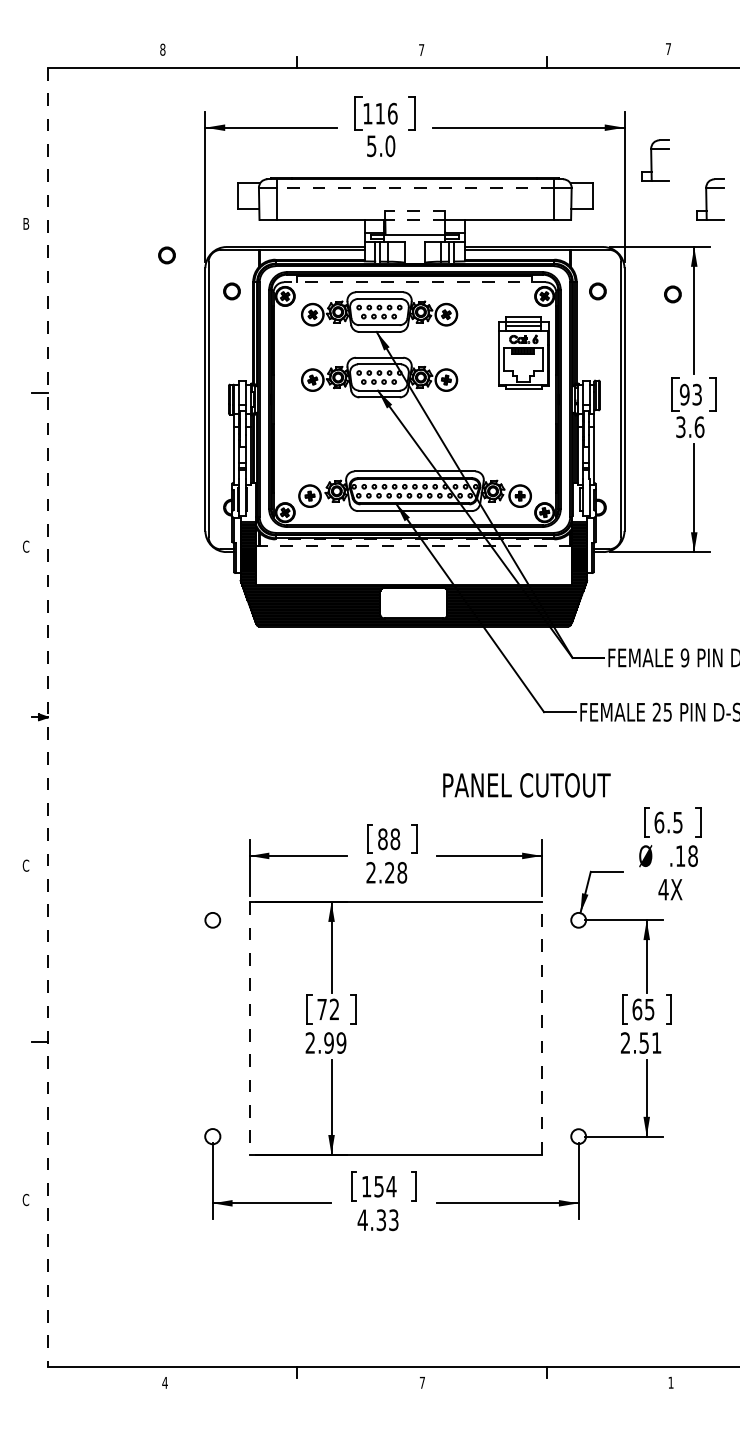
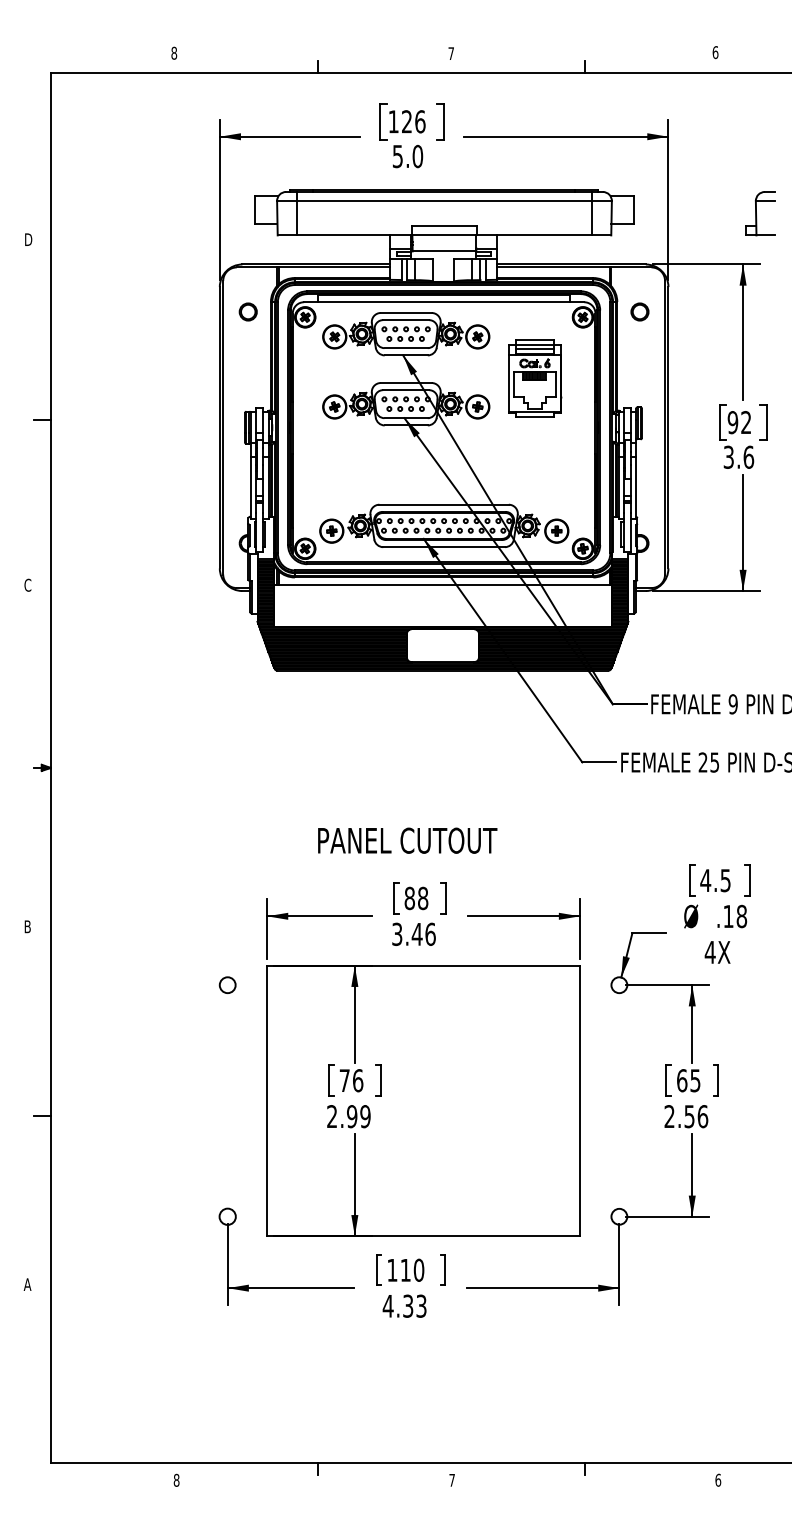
text: (668, 49) -> (715, 53), 7 -> 6
text: (379, 113) -> (406, 121), 116 -> 126
part: (655, 160) -> (701, 171), removed
line: (414, 187) -> (443, 200), dashed -> solid
line: (414, 211) -> (443, 226), dashed -> solid
line: (414, 219) -> (443, 234), dashed -> solid
text: (27, 223) -> (29, 239), B -> D
circle: (166, 255) -> (178, 273), removed
line: (414, 282) -> (443, 302), dashed -> solid
circle: (672, 294) -> (719, 315), removed
part: (523, 352) -> (534, 377), moved
text: (696, 394) -> (745, 422), 93 -> 92
line: (414, 539) -> (443, 577), dashed -> solid
line: (413, 546) -> (442, 585), dashed -> solid
line: (47, 717) -> (50, 768), dashed -> solid
text: (526, 785) -> (407, 840), moved
text: (659, 822) -> (705, 880), 6.5 -> 4.5
text: (25, 865) -> (27, 926), C -> B
text: (386, 872) -> (413, 934), 2.28 -> 3.46
text: (334, 1009) -> (357, 1080), 72 -> 76
line: (541, 1027) -> (579, 1099), dashed -> solid
line: (249, 1028) -> (267, 1101), dashed -> solid
text: (656, 1042) -> (702, 1116), 2.51 -> 2.56
text: (385, 1186) -> (412, 1270), 154 -> 110
text: (25, 1199) -> (27, 1284), C -> A
text: (164, 1382) -> (176, 1479), 4 -> 8
text: (670, 1382) -> (717, 1479), 1 -> 6

